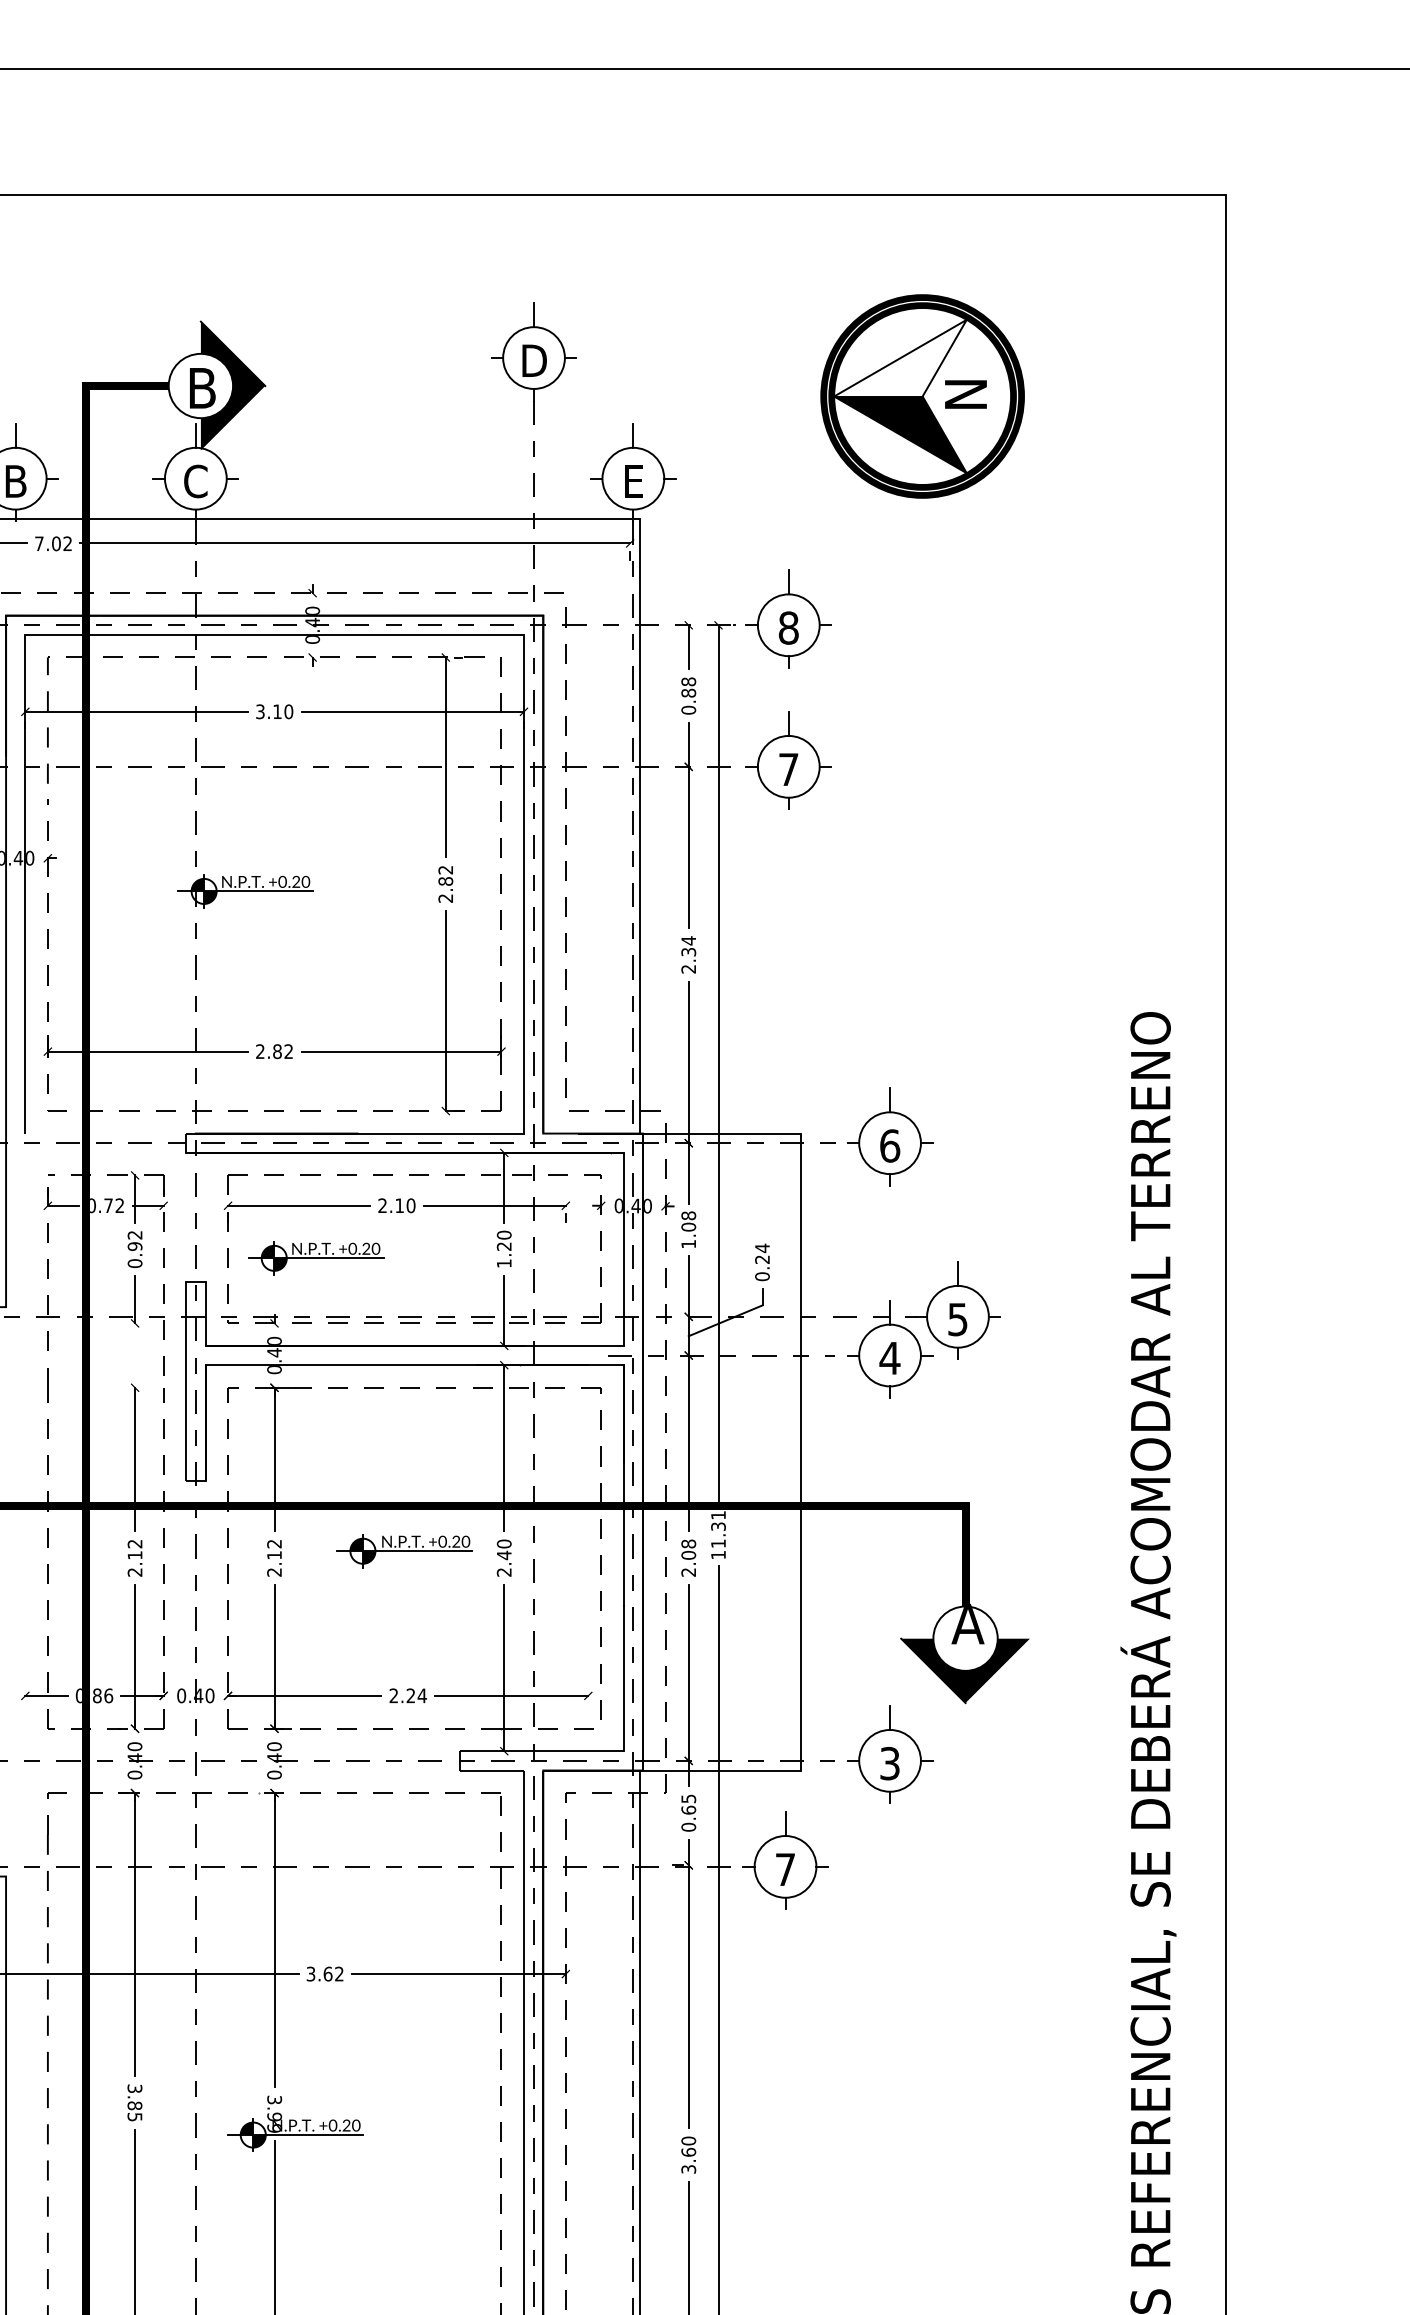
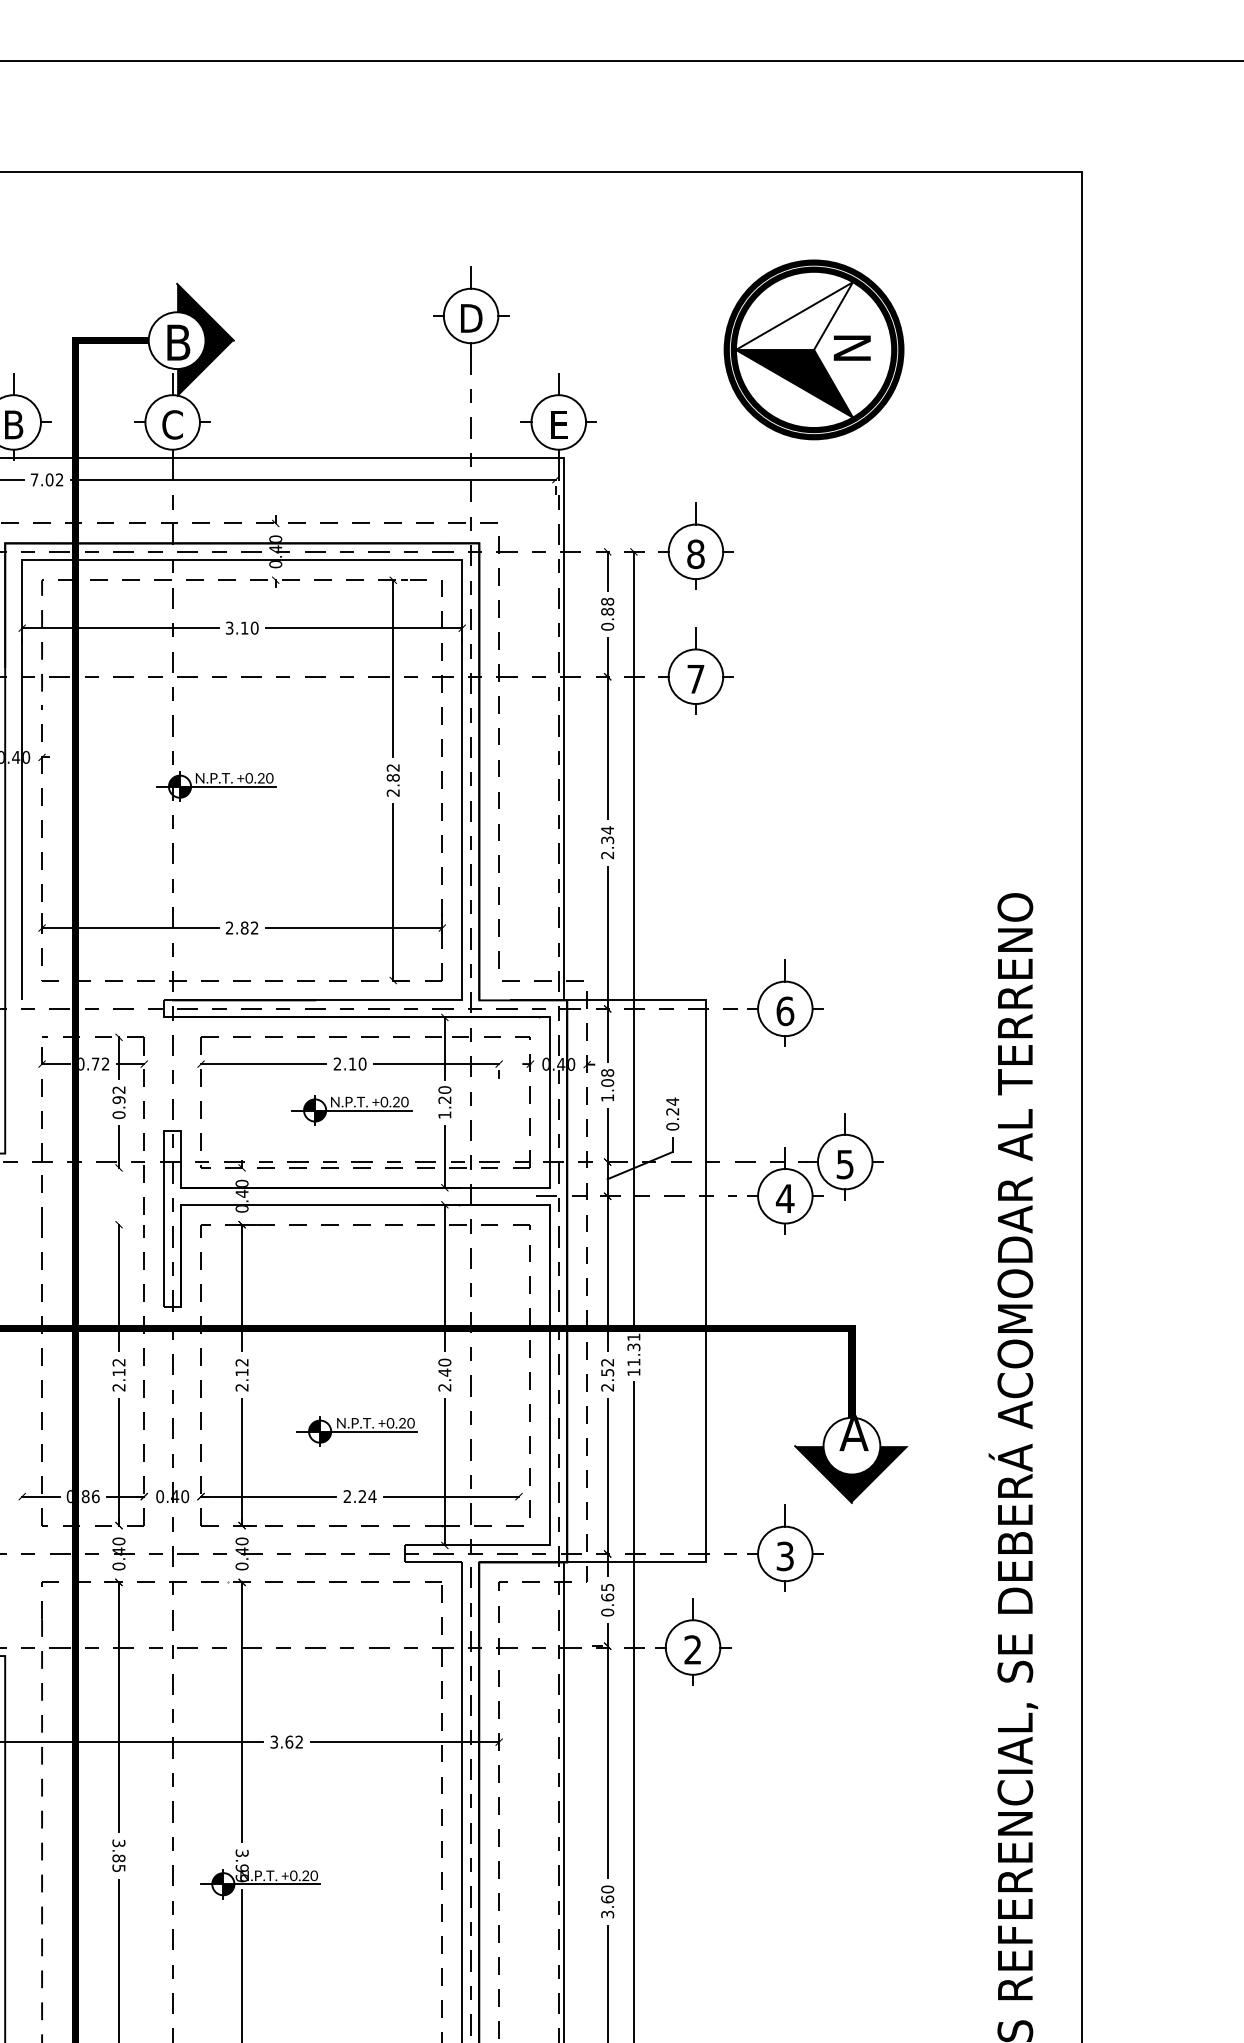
part: (316, 1258) -> (352, 1110), moved
text: (688, 1549) -> (607, 1367), 2.08 -> 2.52
part: (404, 1551) -> (356, 1431), moved
text: (784, 1869) -> (692, 1649), 7 -> 2

